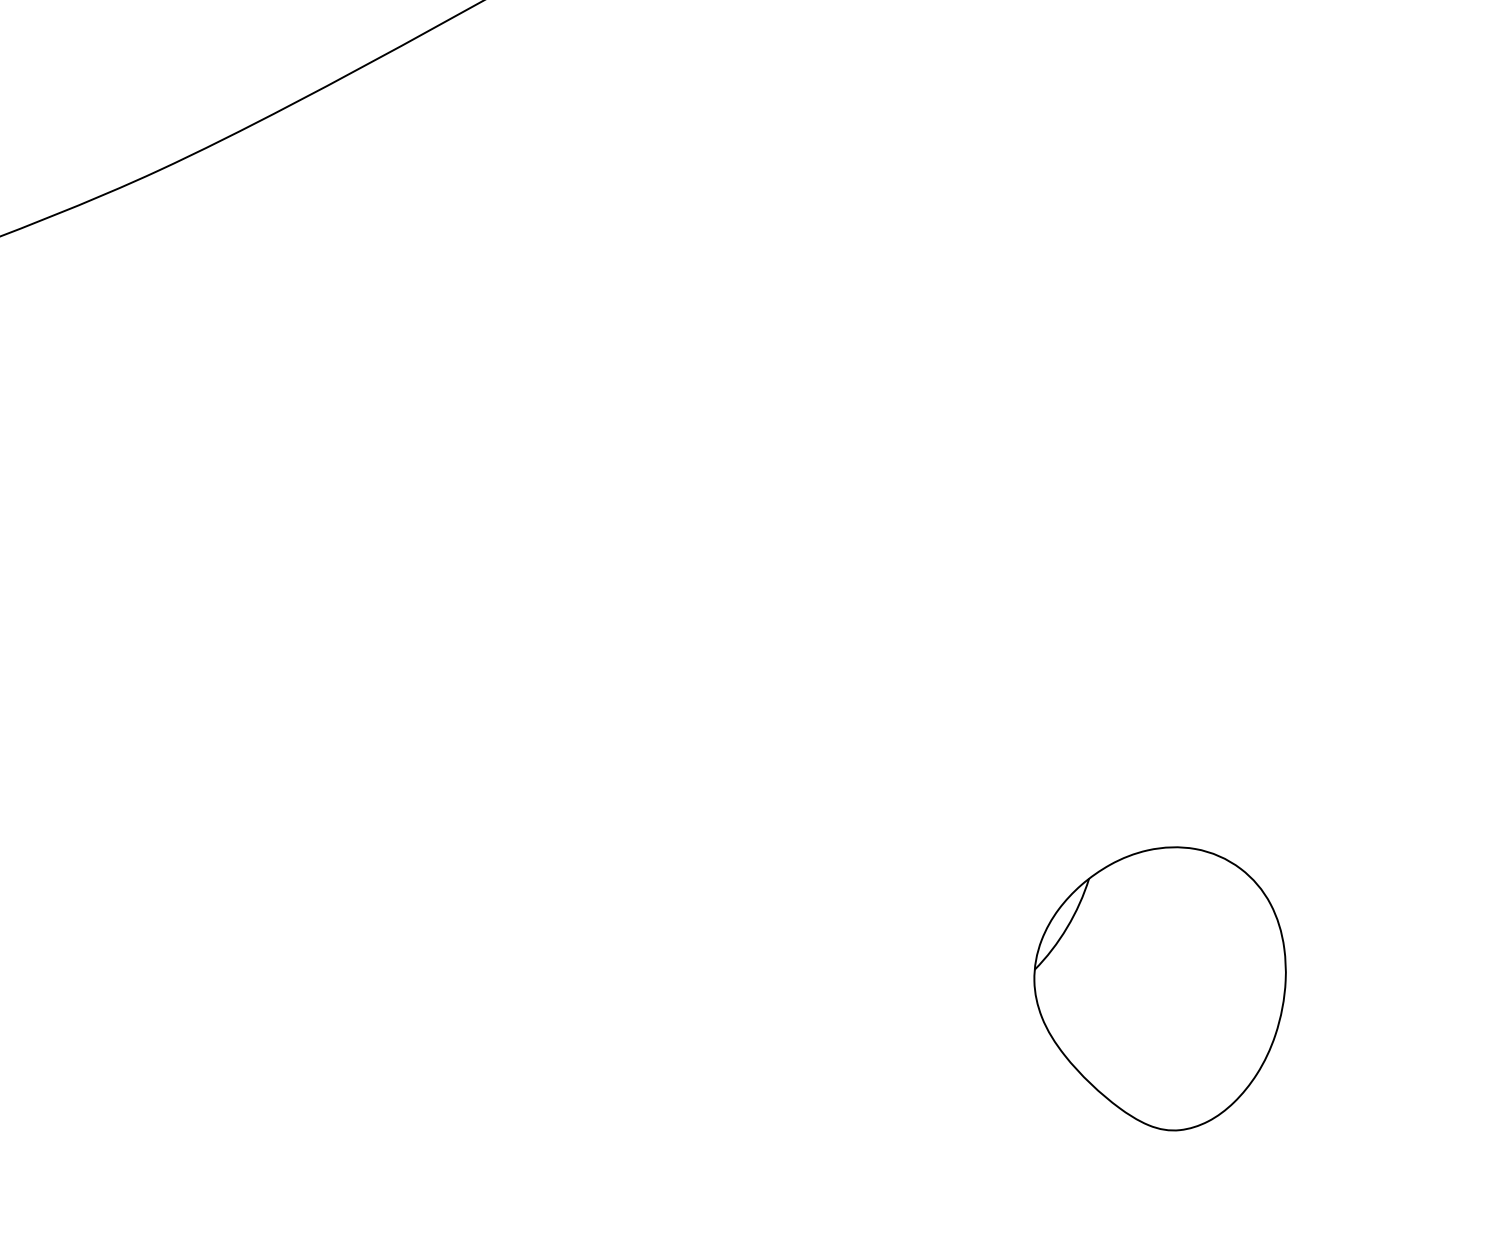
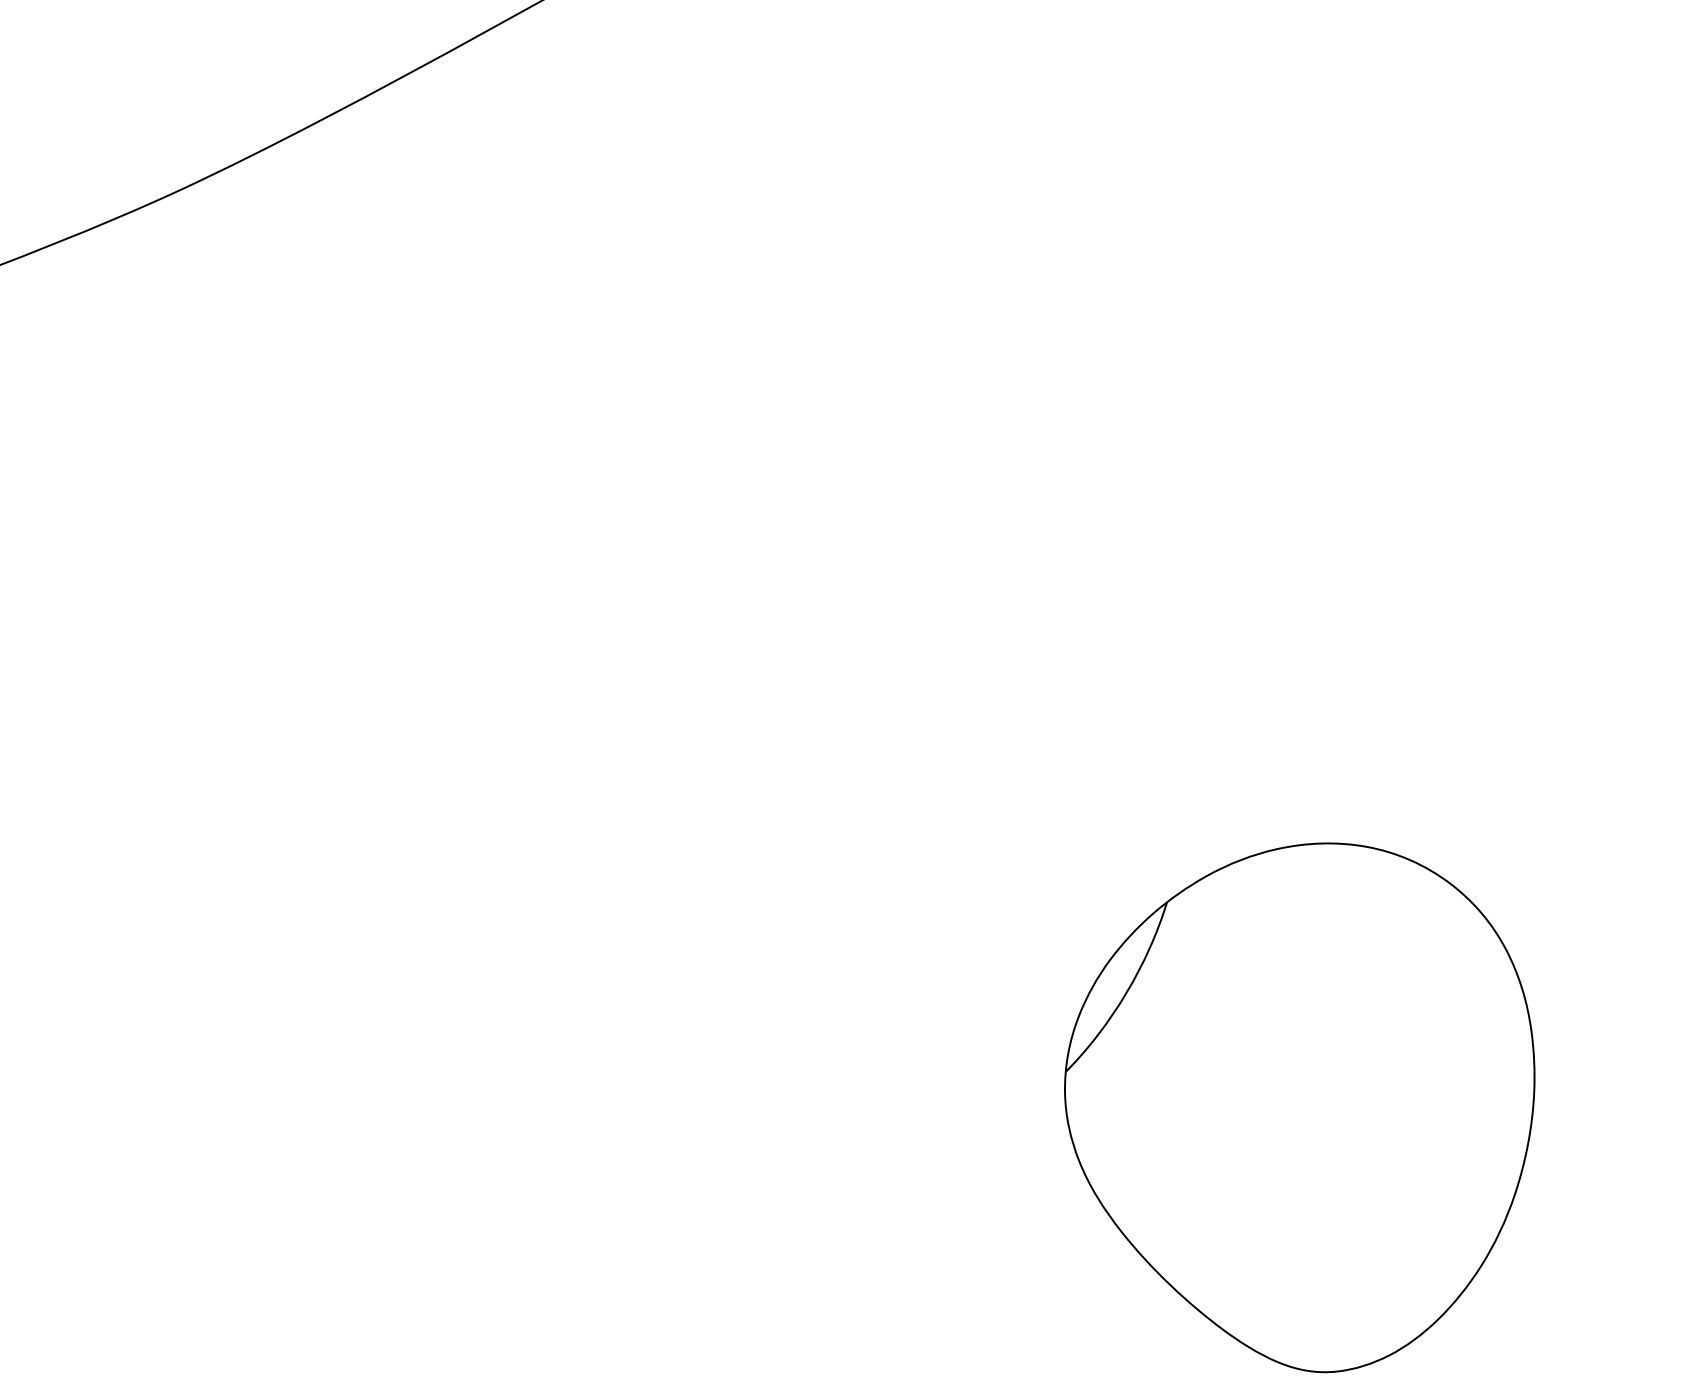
part: (1159, 988) -> (1299, 1107), size x1.67

